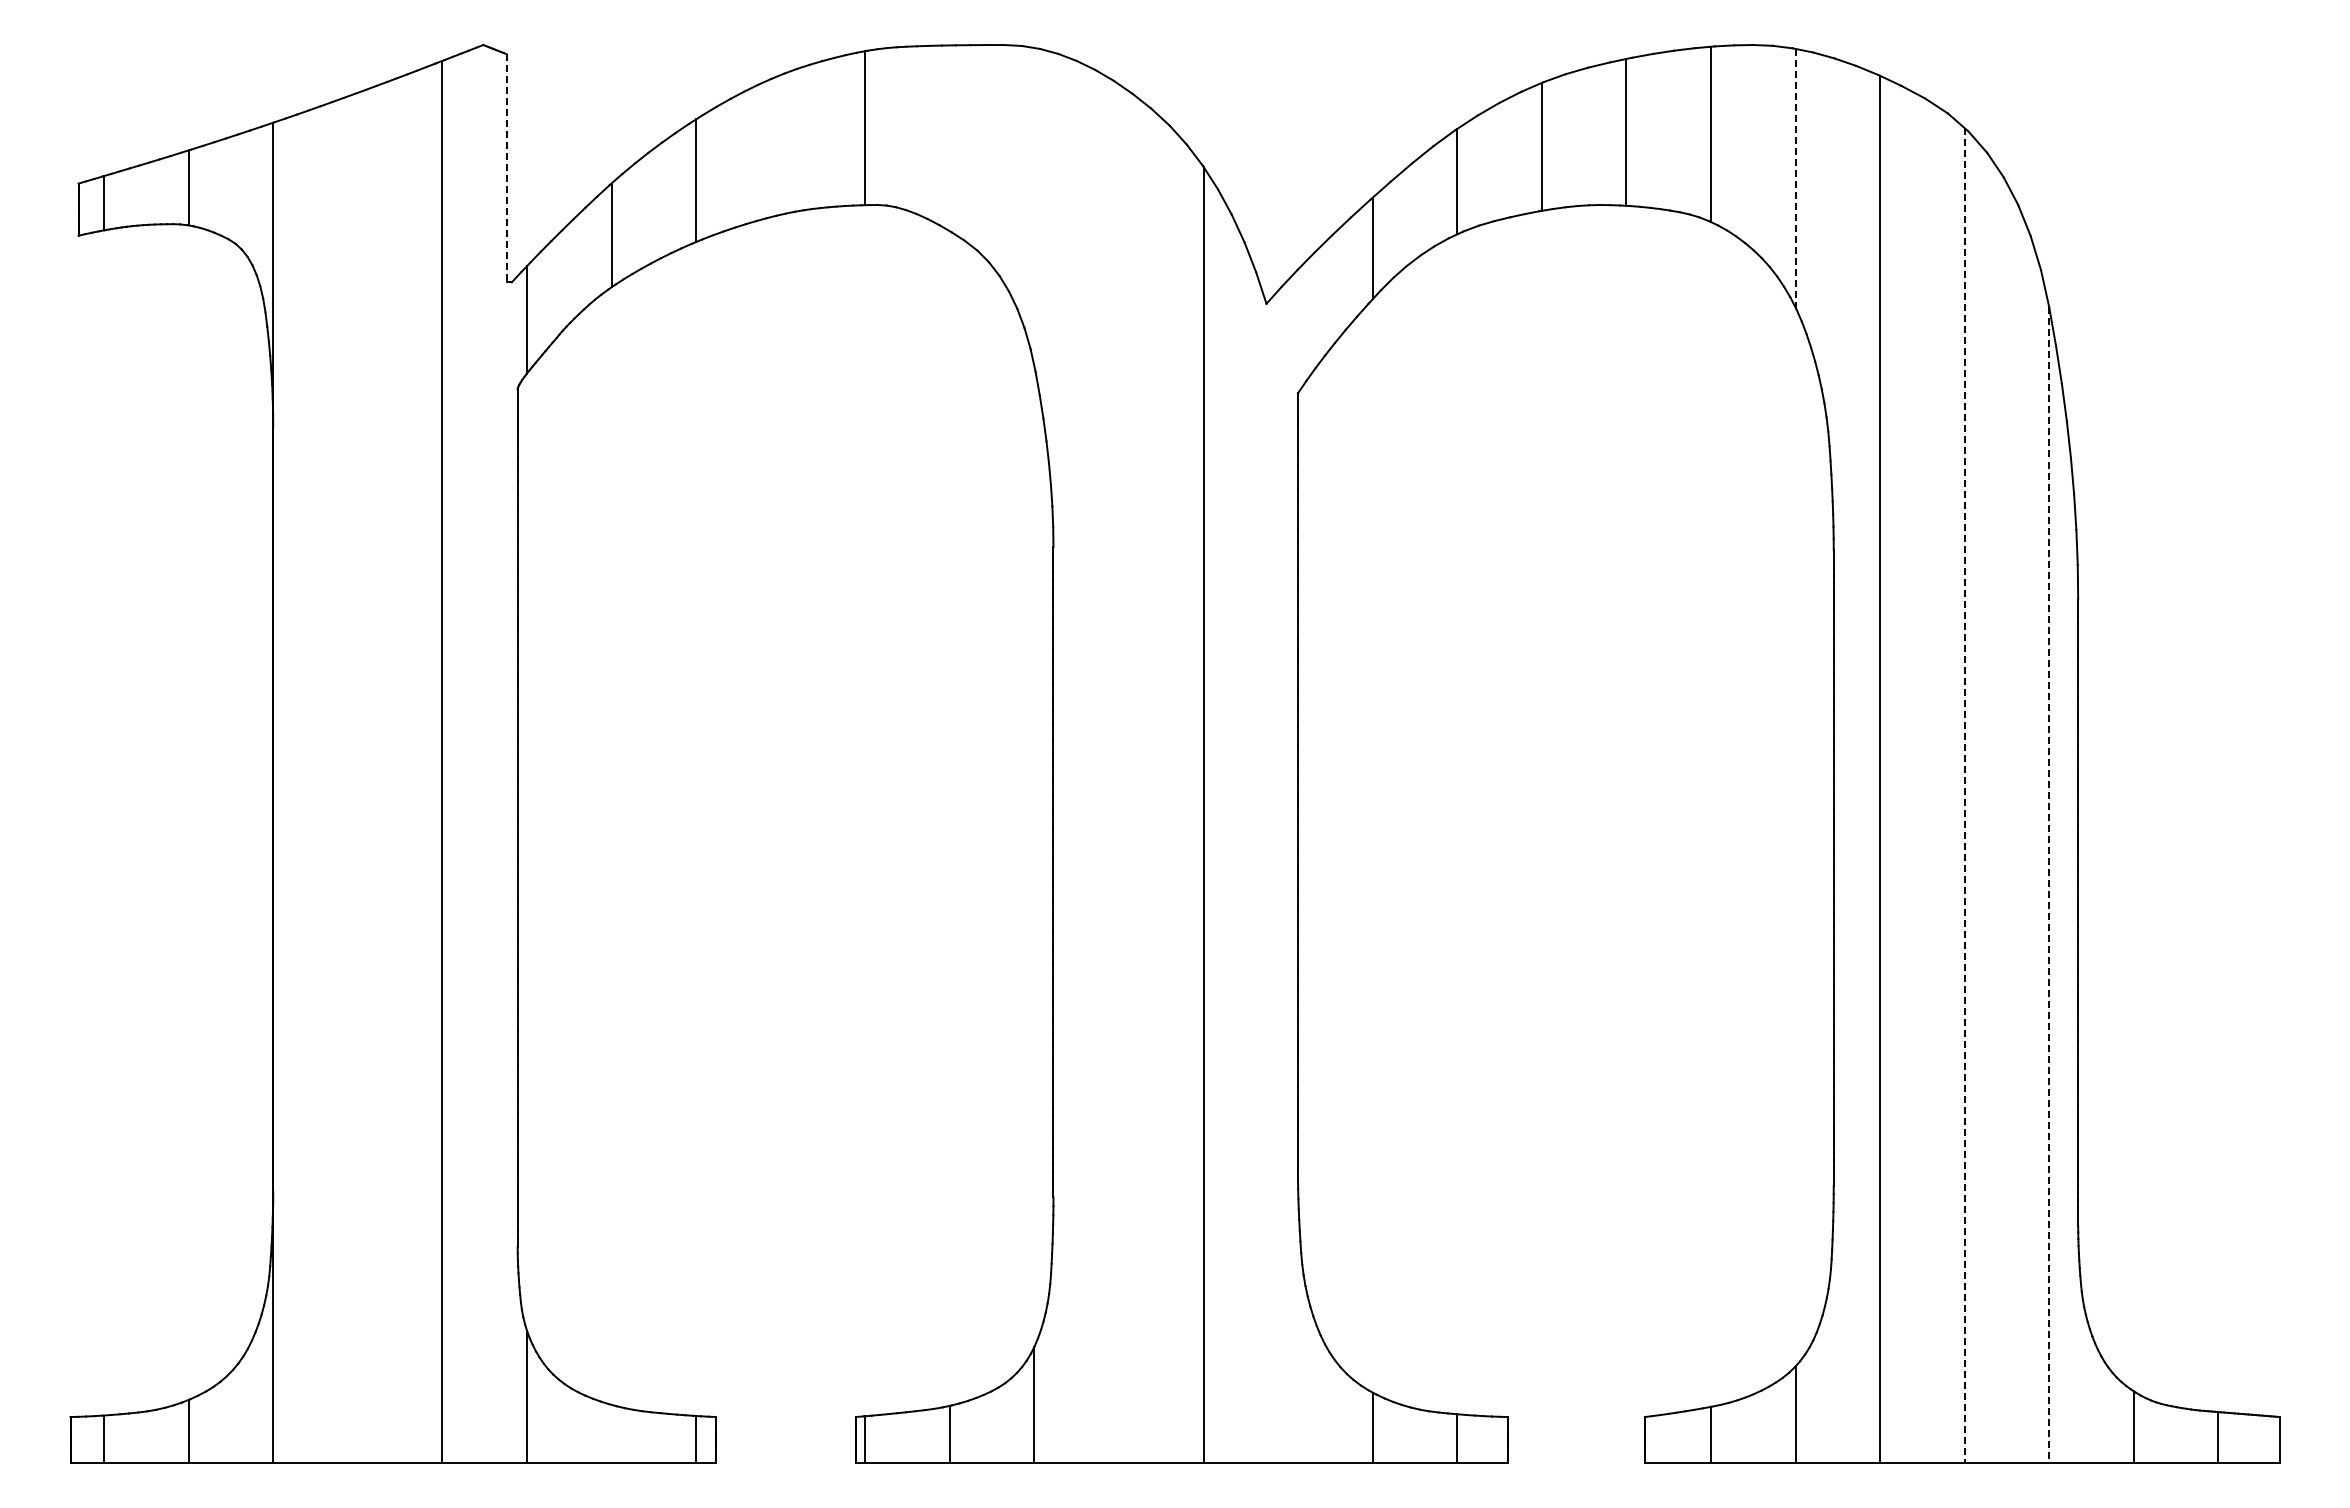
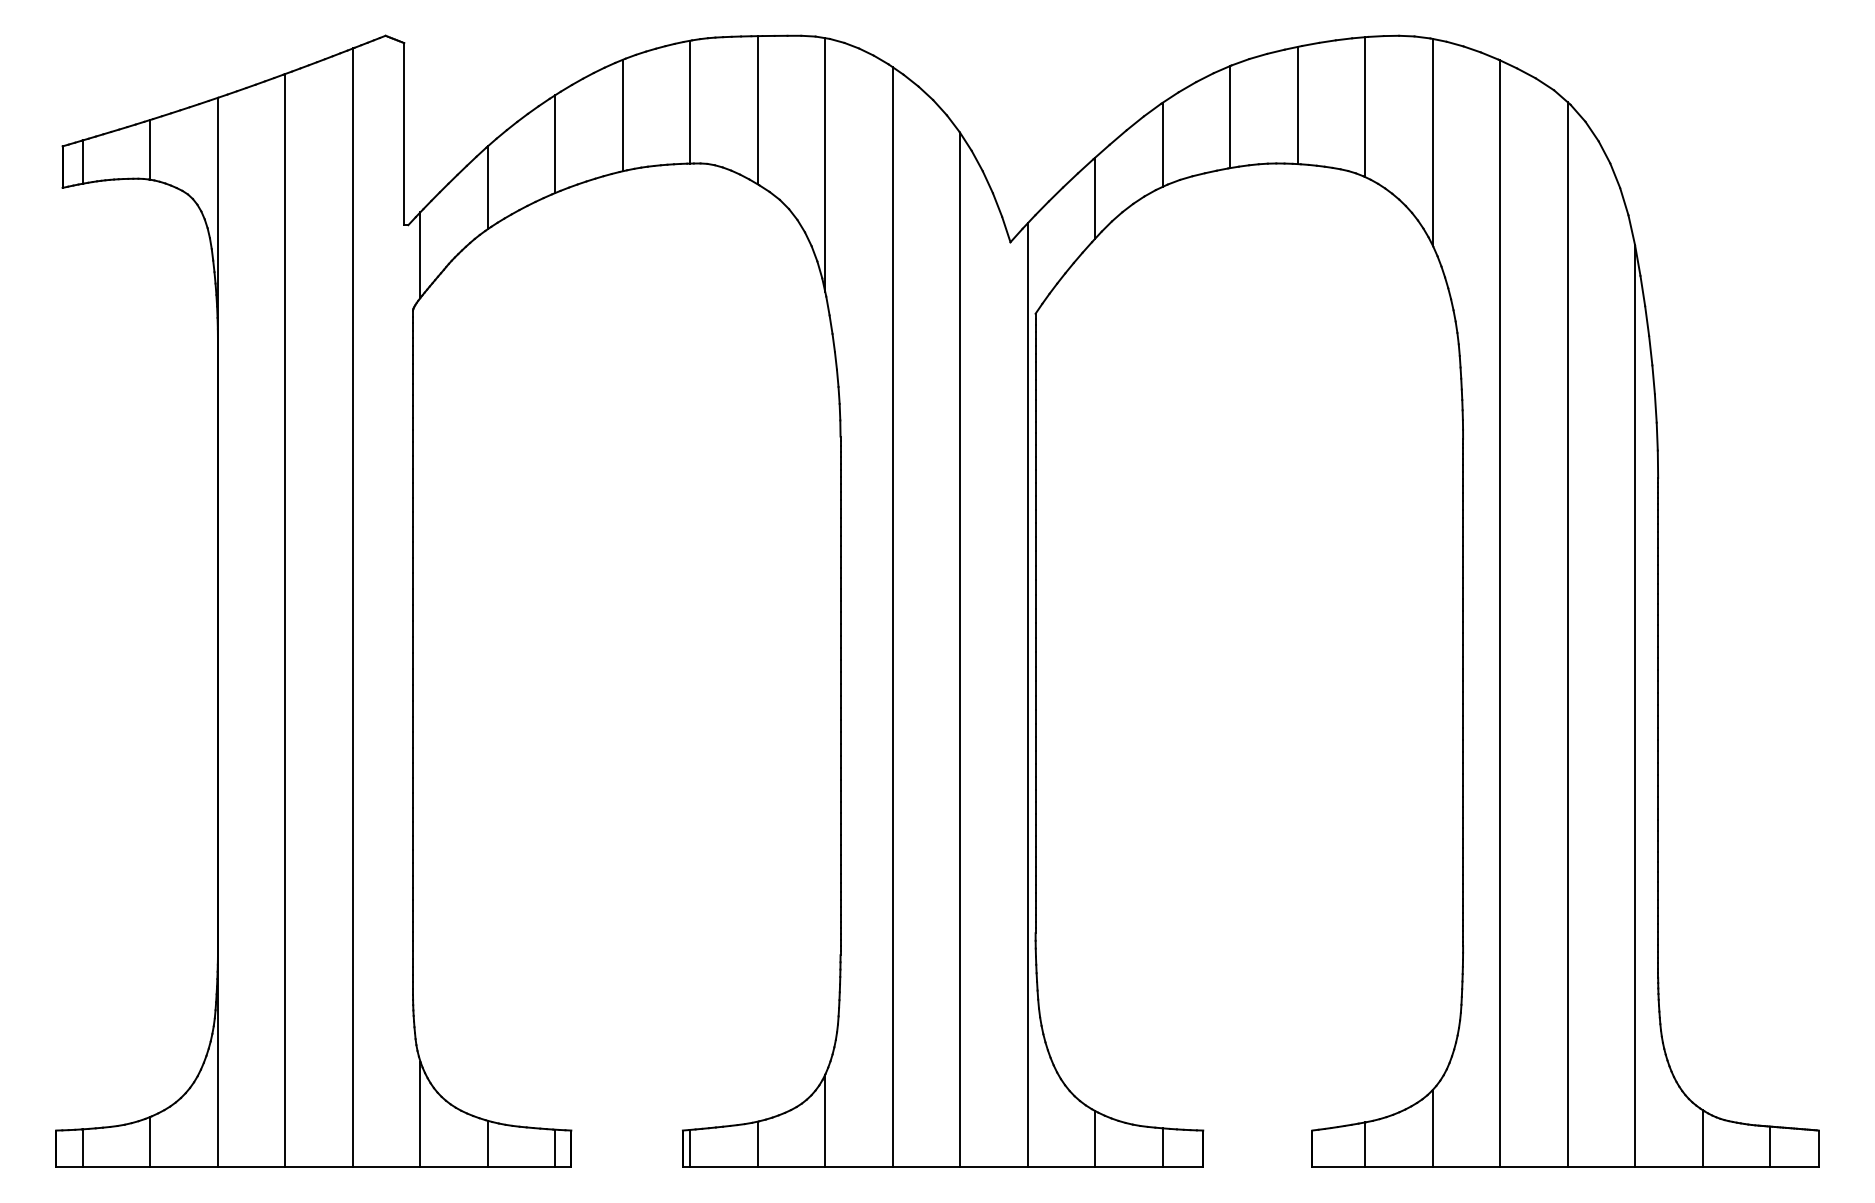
line: (949, 138) -> (757, 110), added
line: (780, 144) -> (622, 115), added
line: (506, 168) -> (404, 134), dashed -> solid
line: (1795, 178) -> (1432, 142), dashed -> solid
line: (1034, 207) -> (825, 165), added
line: (1118, 773) -> (892, 617), added
line: (357, 777) -> (285, 620), added
line: (1964, 796) -> (1567, 635), dashed -> solid
line: (1288, 871) -> (1028, 695), added
line: (2049, 885) -> (1635, 706), dashed -> solid
line: (611, 1433) -> (487, 1143), added

